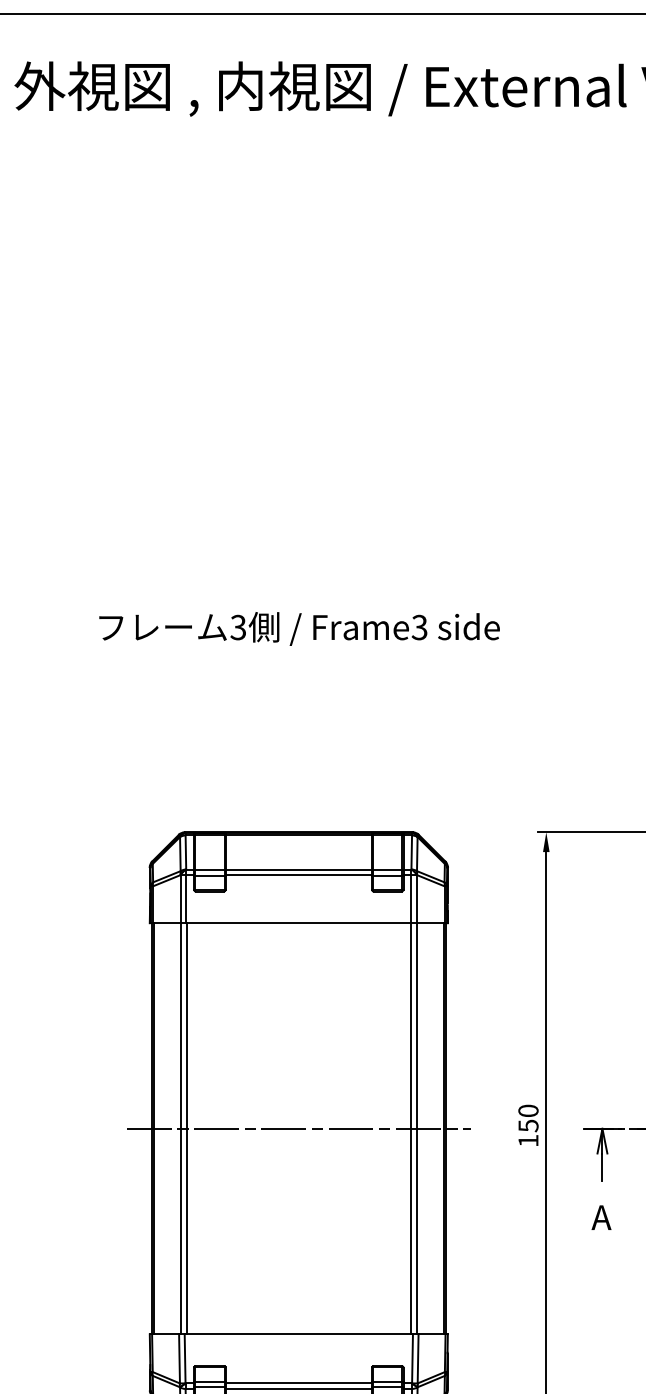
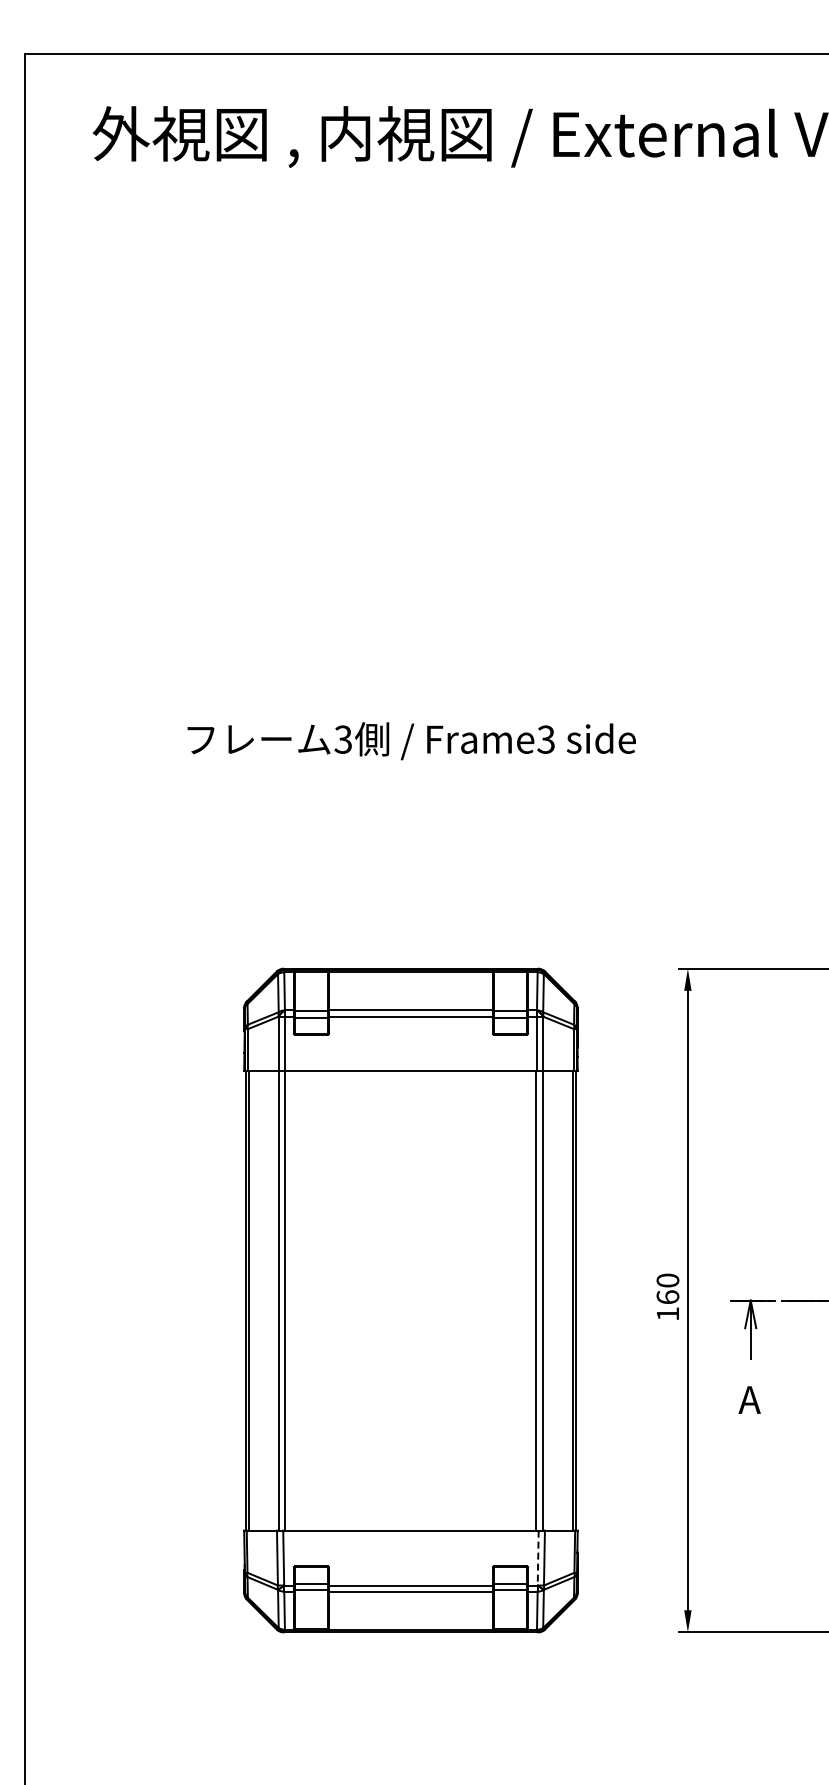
text: (528, 1126) -> (667, 1297), 150 -> 160
line: (298, 1128) -> (410, 1300), removed
line: (412, 1359) -> (538, 1558), solid -> dashed

